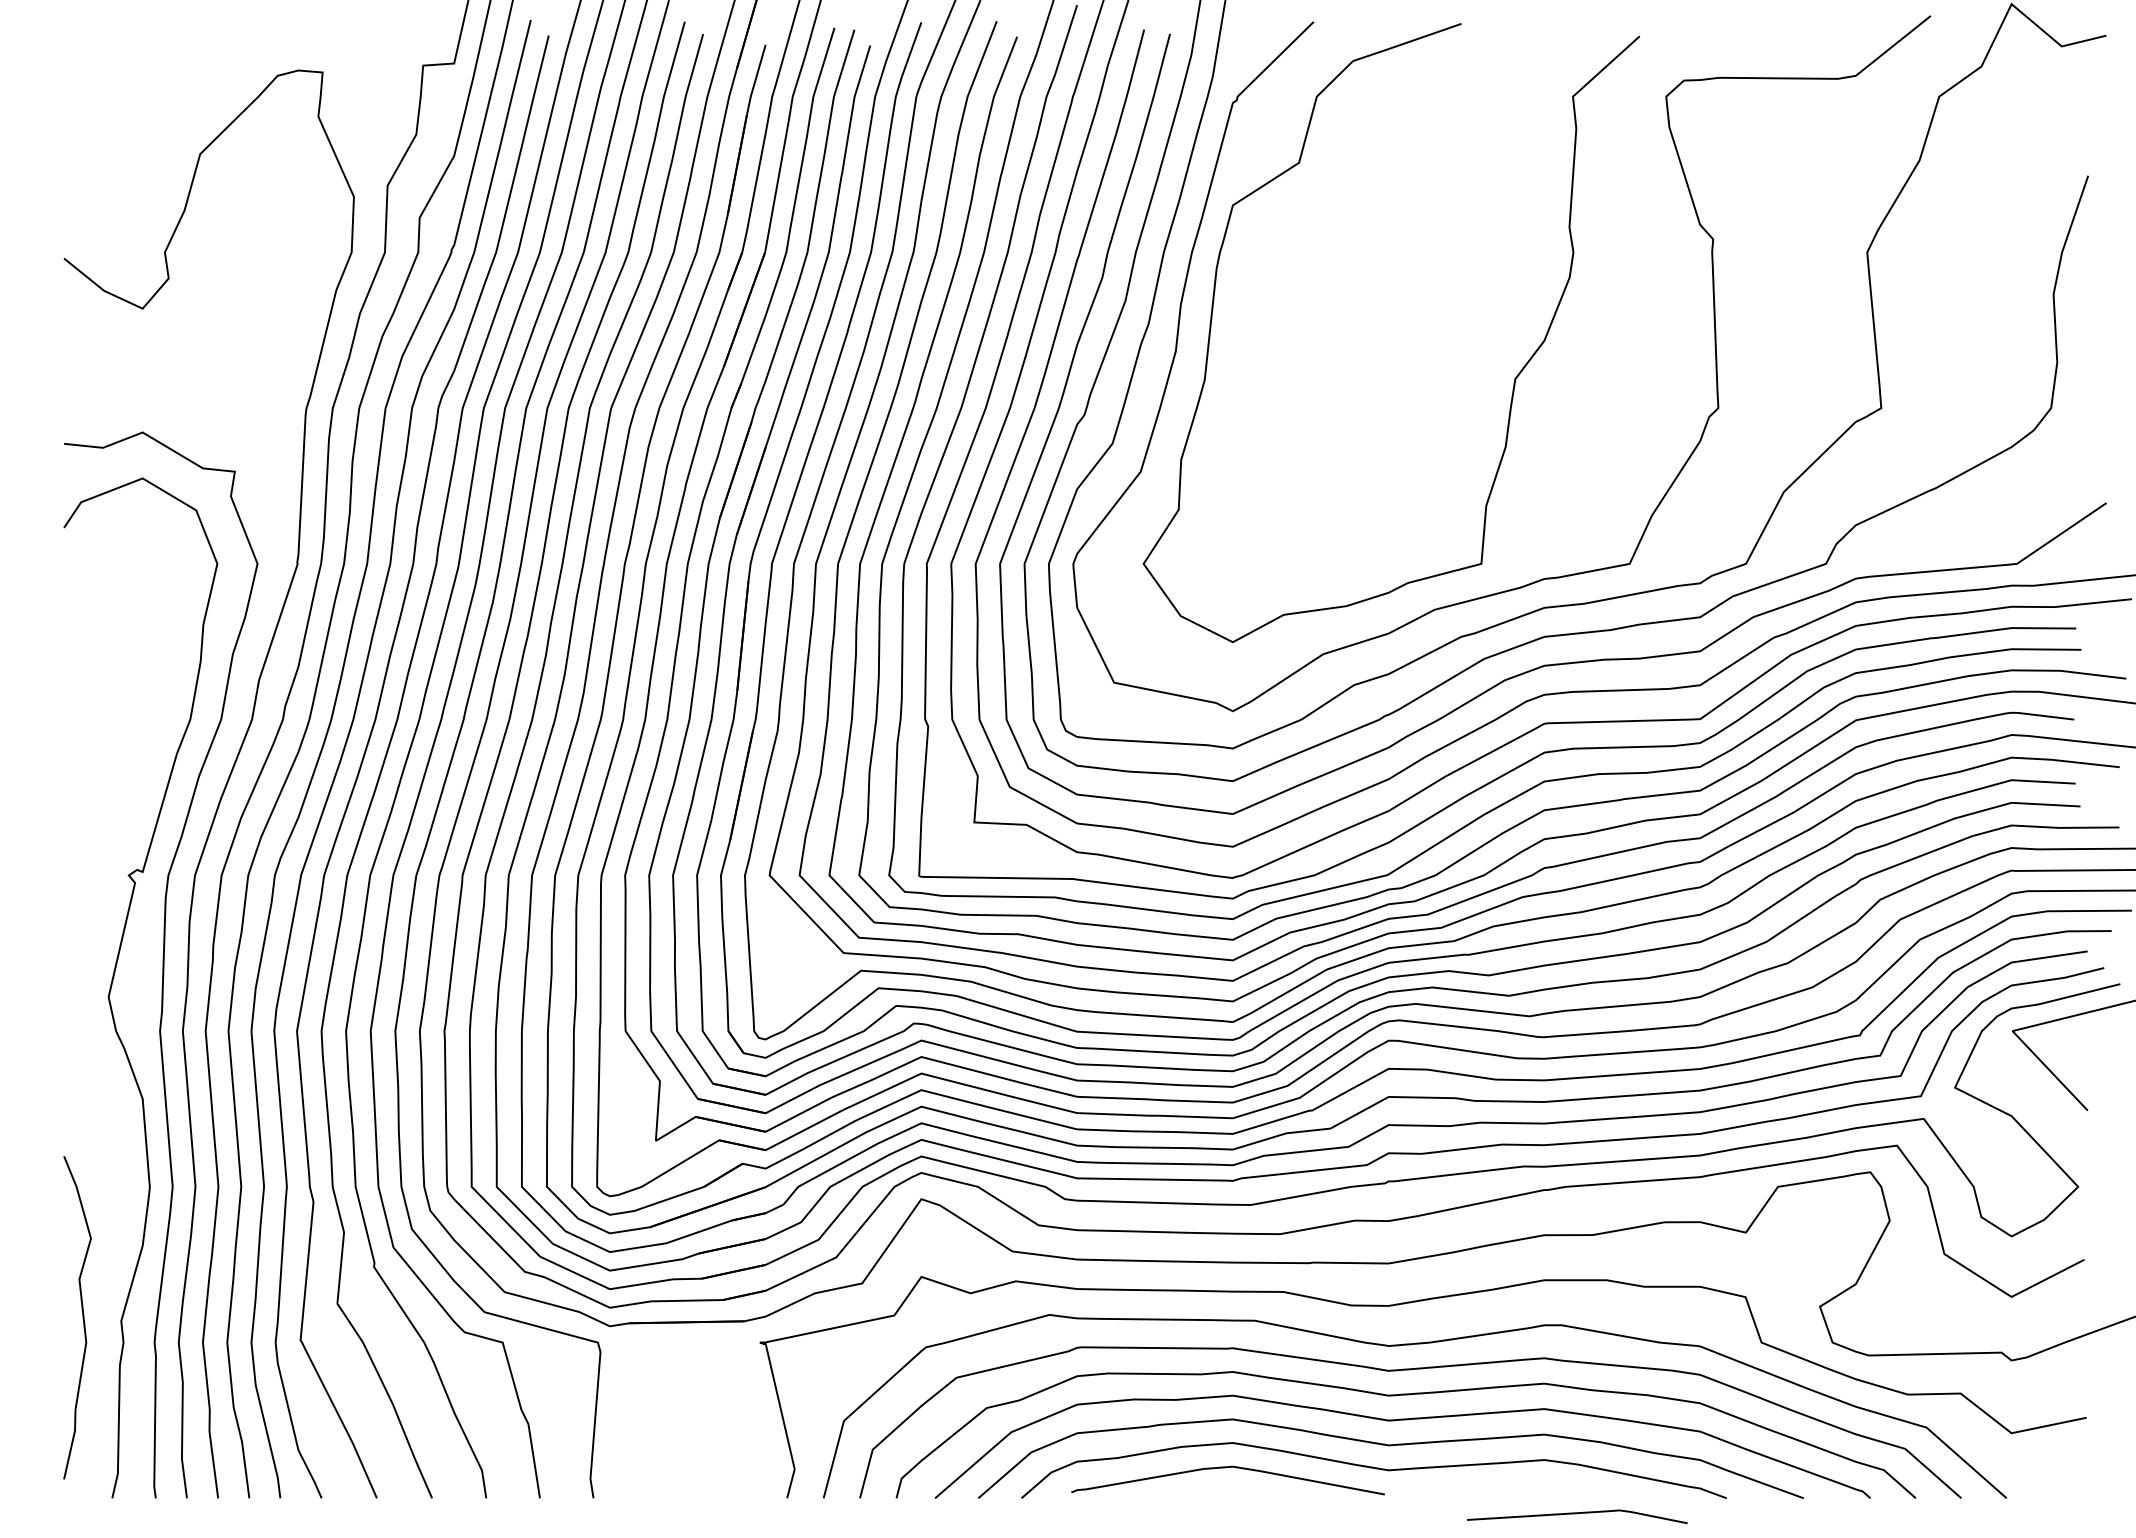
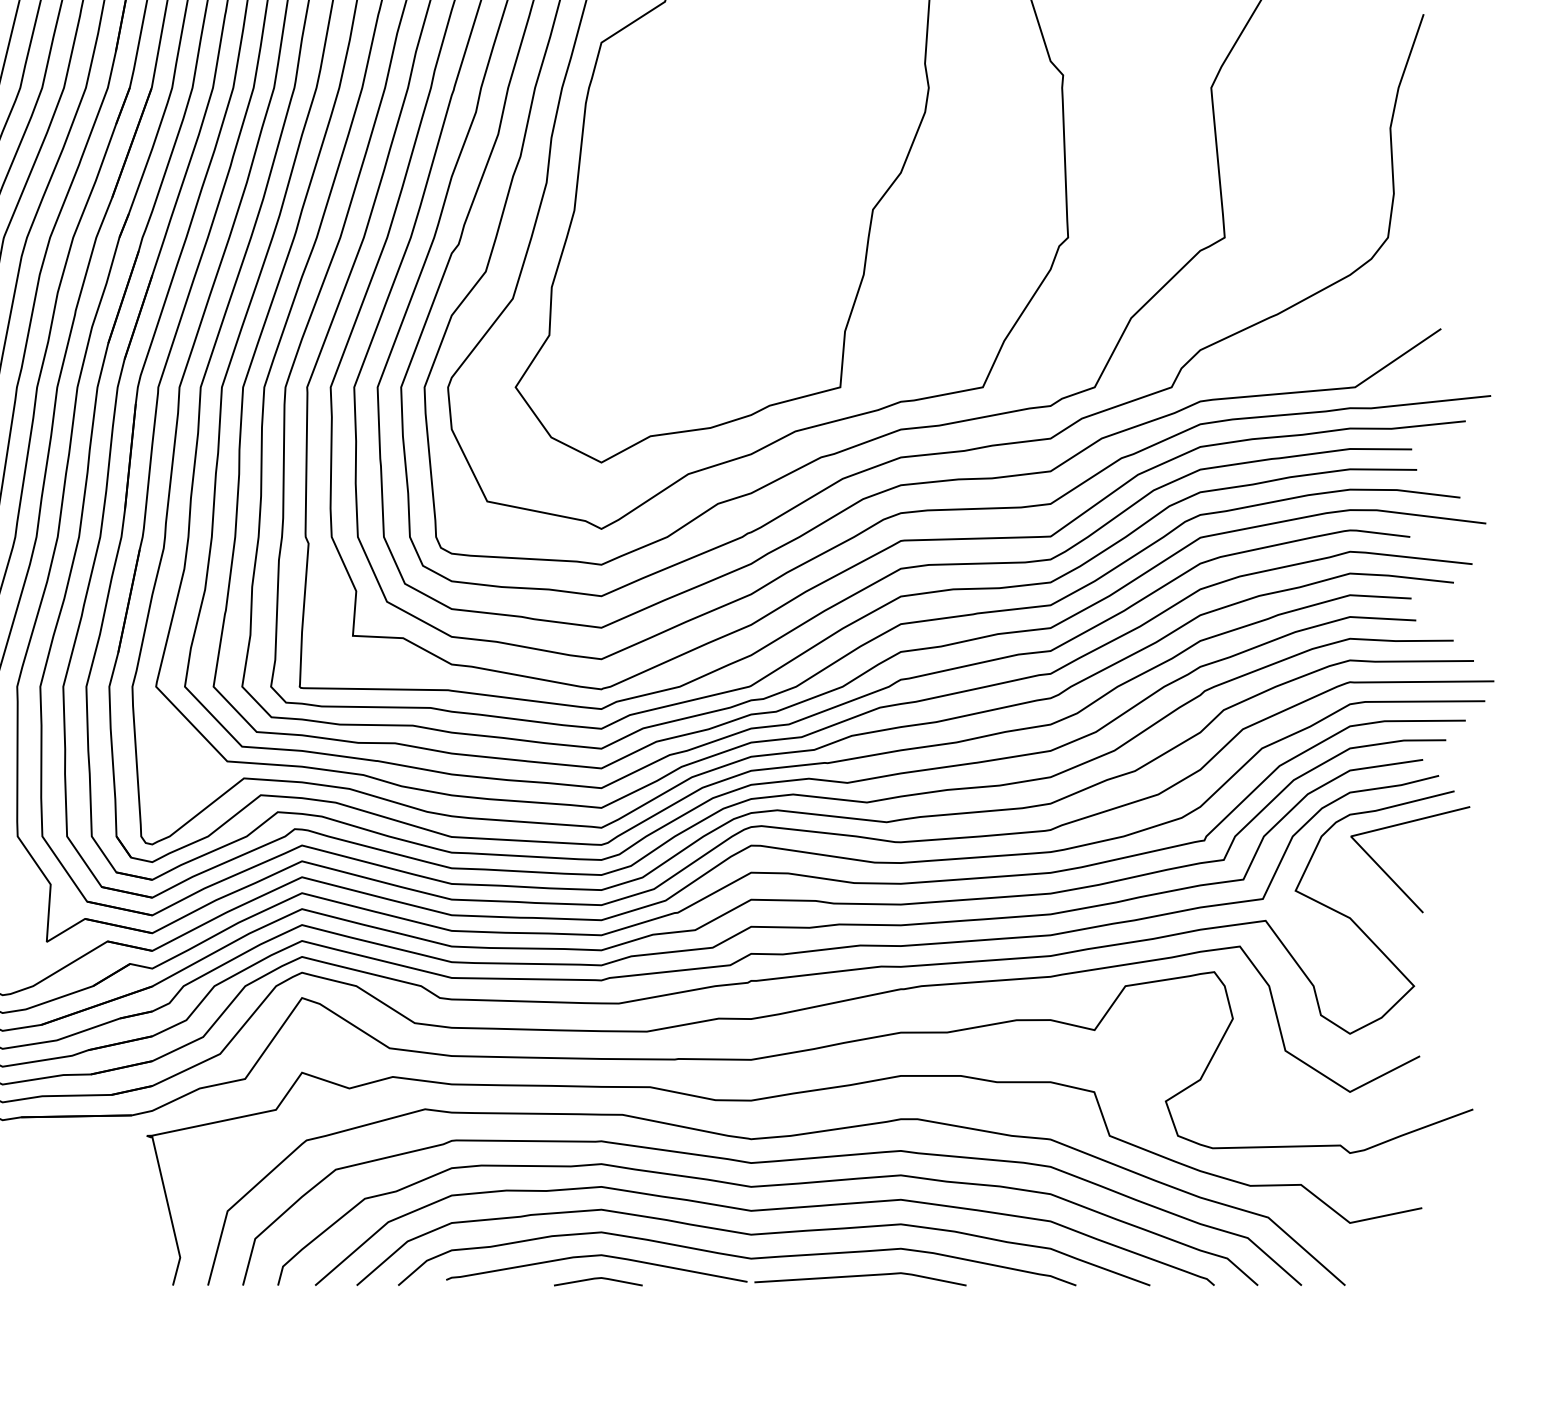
line: (1229, 1491) -> (598, 1279), added
line: (1577, 1514) -> (860, 1277), moved

